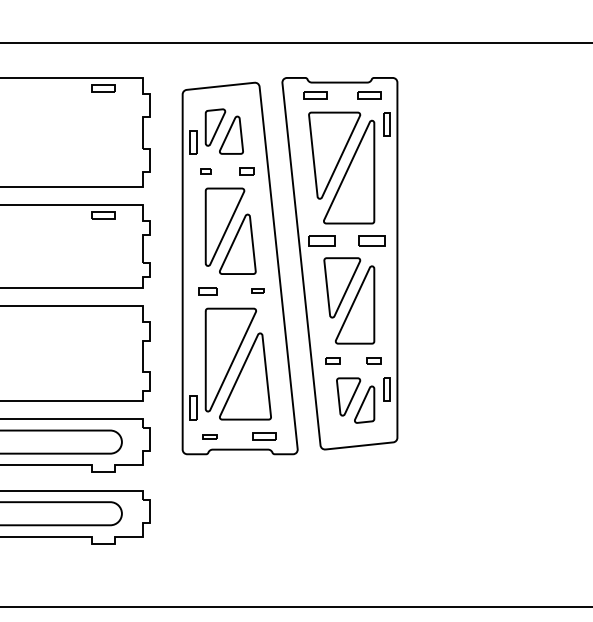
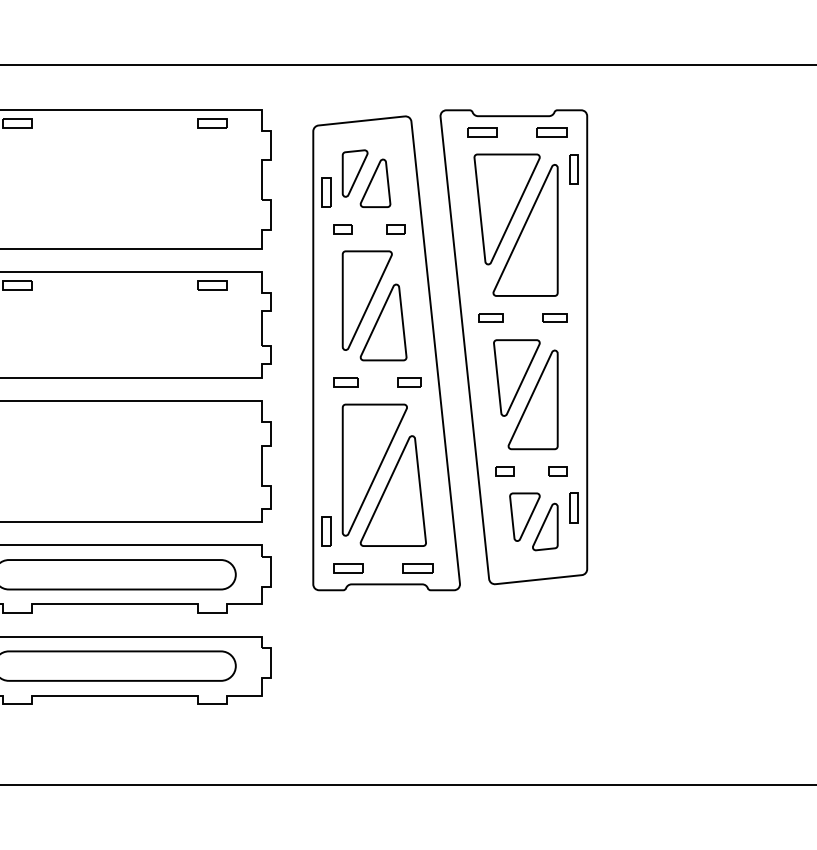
part: (205, 171) -> (342, 229), size x1.43
part: (321, 240) -> (490, 317), size x0.71
part: (371, 240) -> (554, 317), size x0.71
part: (258, 291) -> (409, 382), size x1.67
part: (210, 437) -> (348, 568), size x1.67

